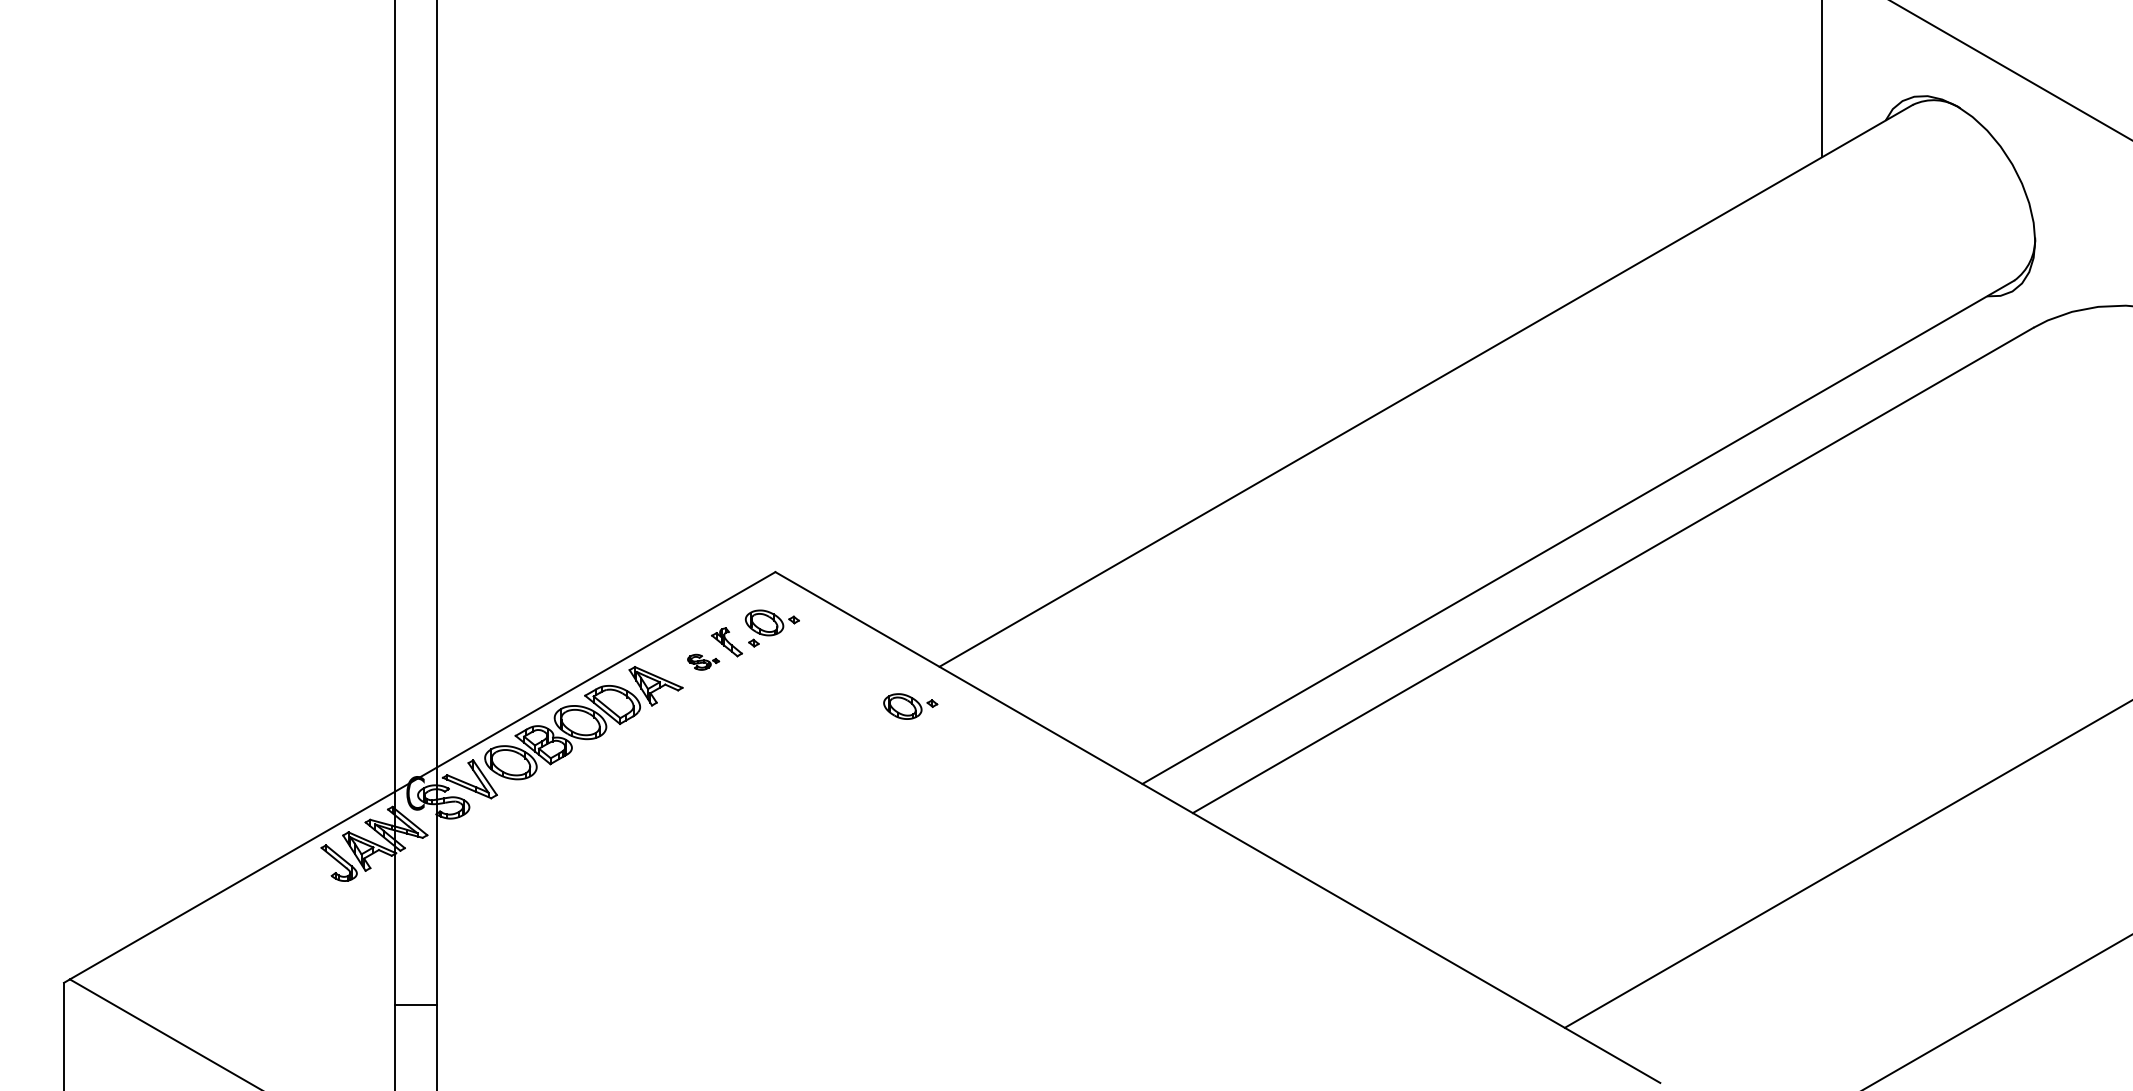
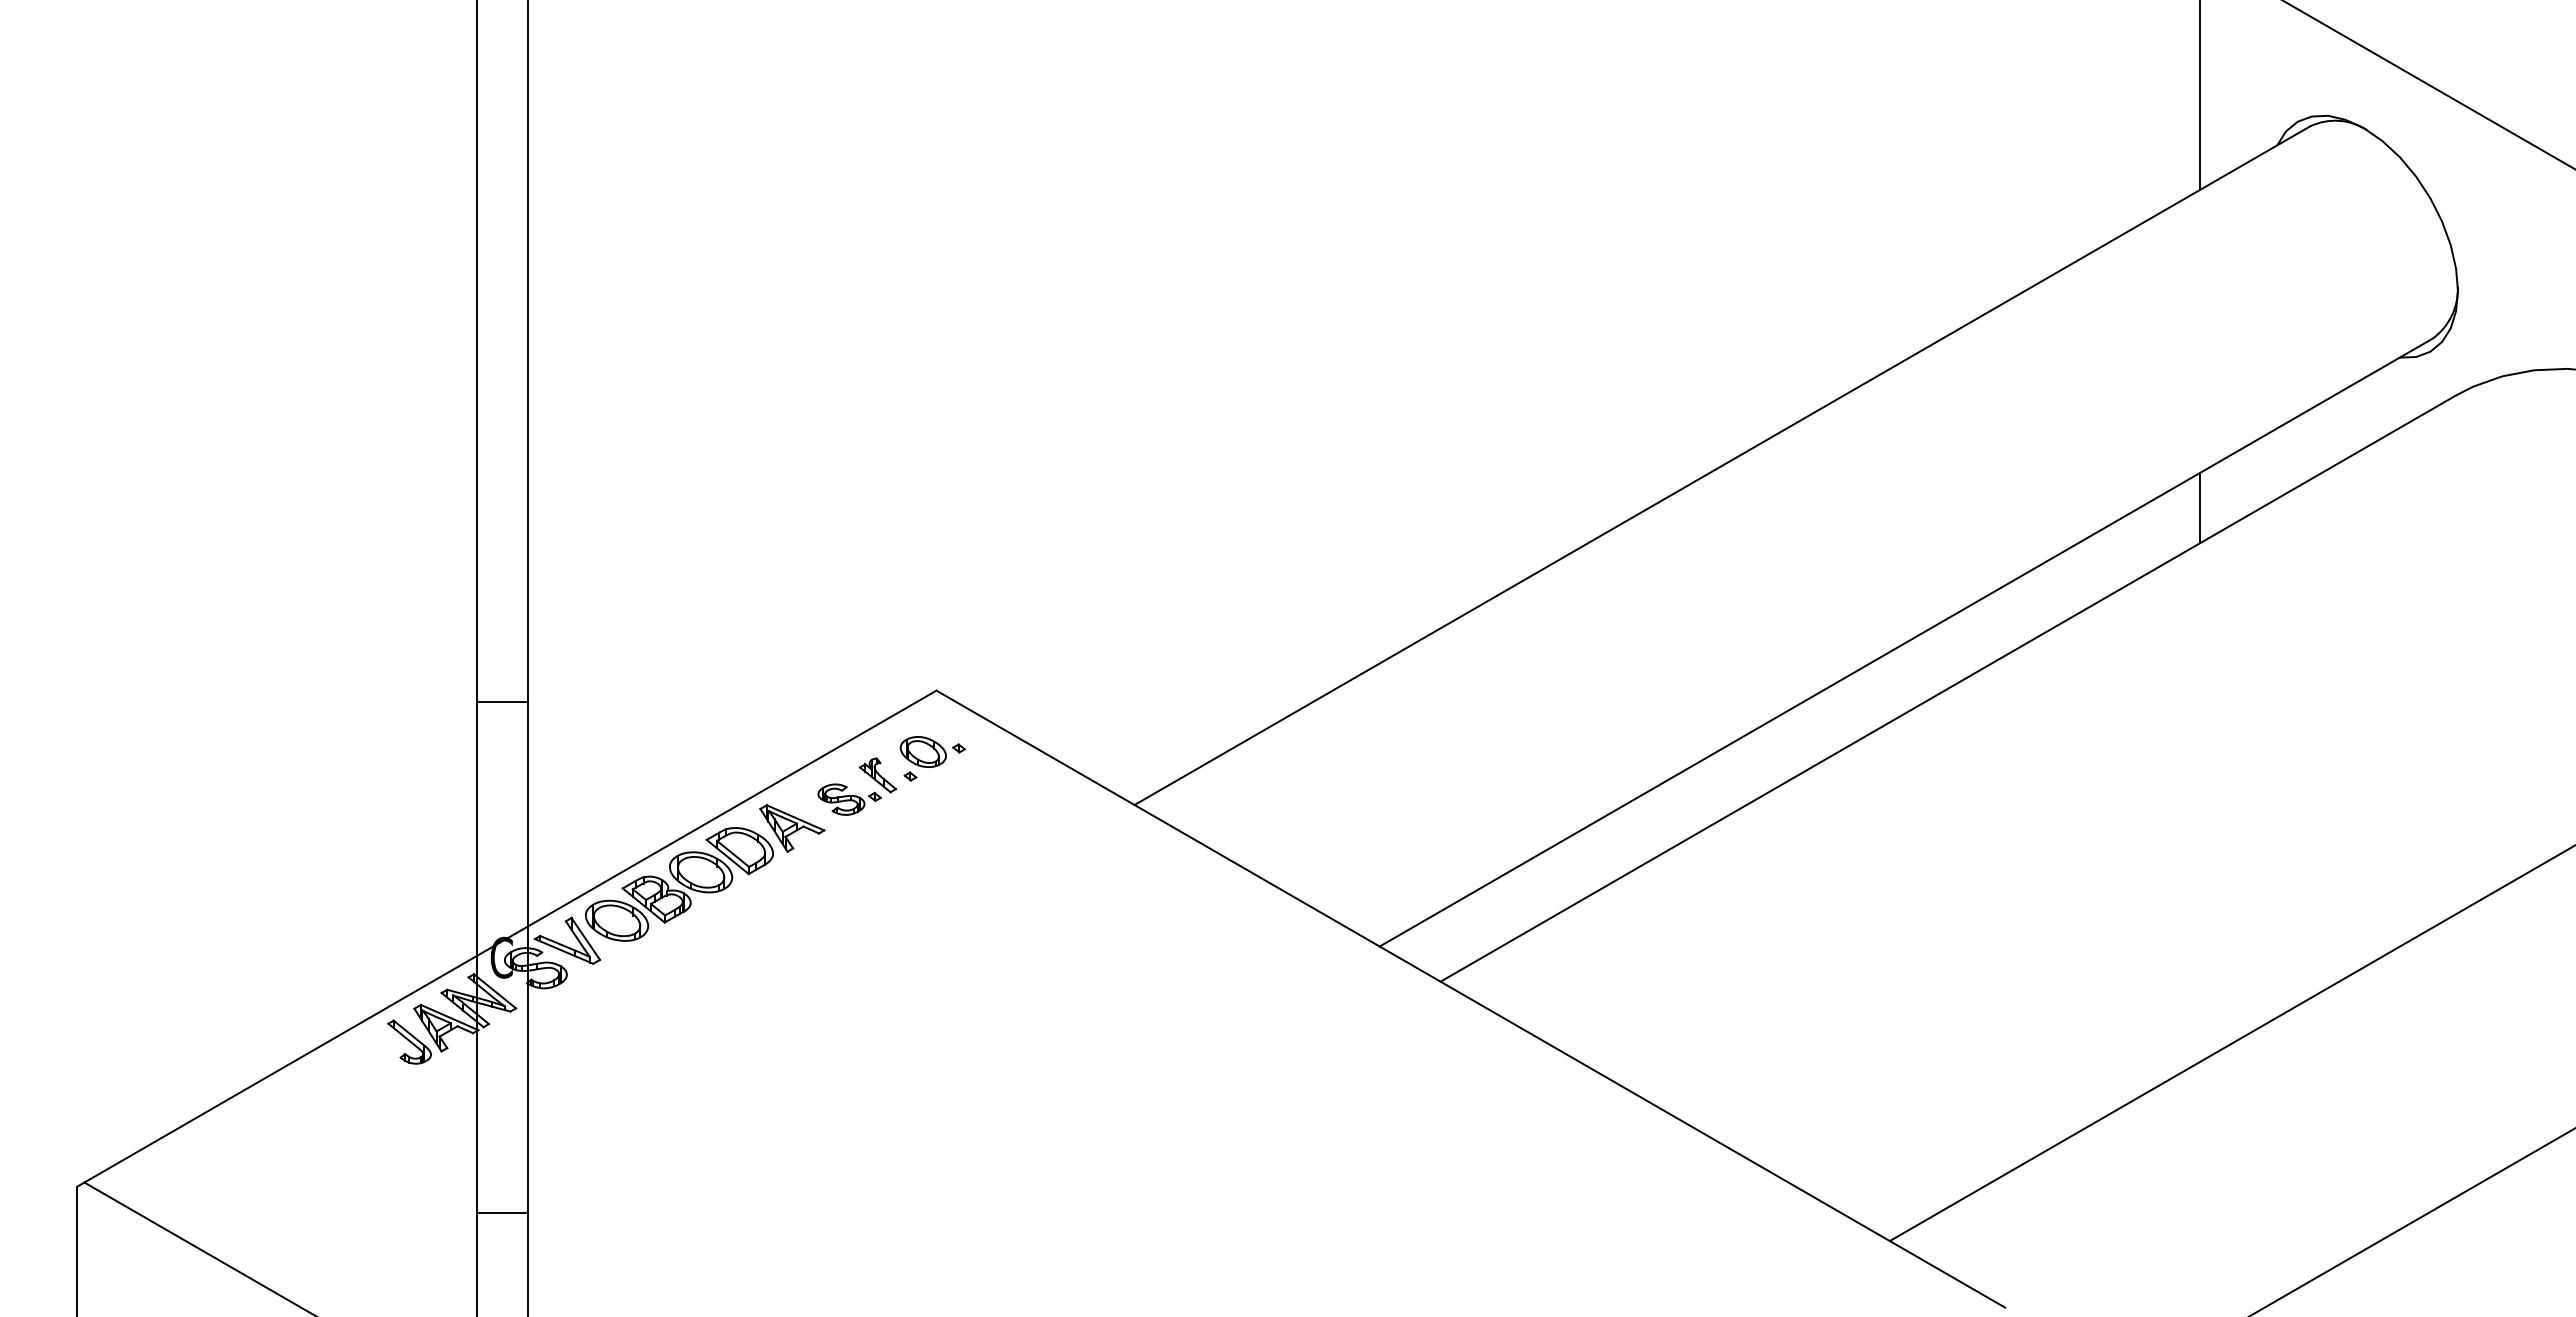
line: (1822, 420) -> (2200, 507), added
line: (415, 581) -> (501, 702), added
part: (703, 662) -> (849, 799), size x1.67
part: (910, 706) -> (1099, 852), removed

